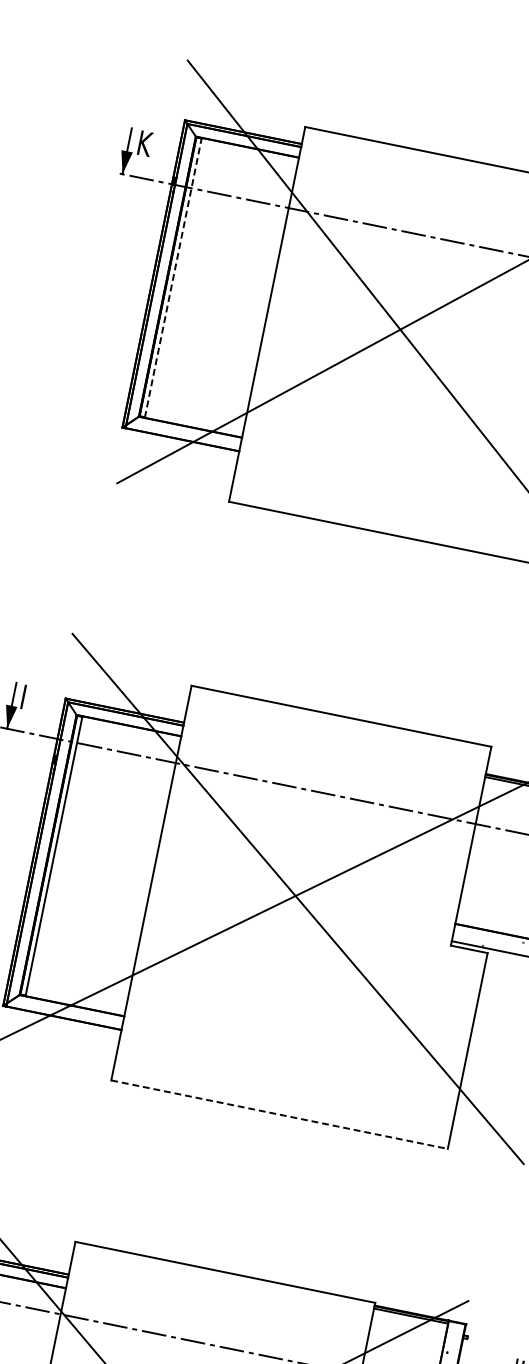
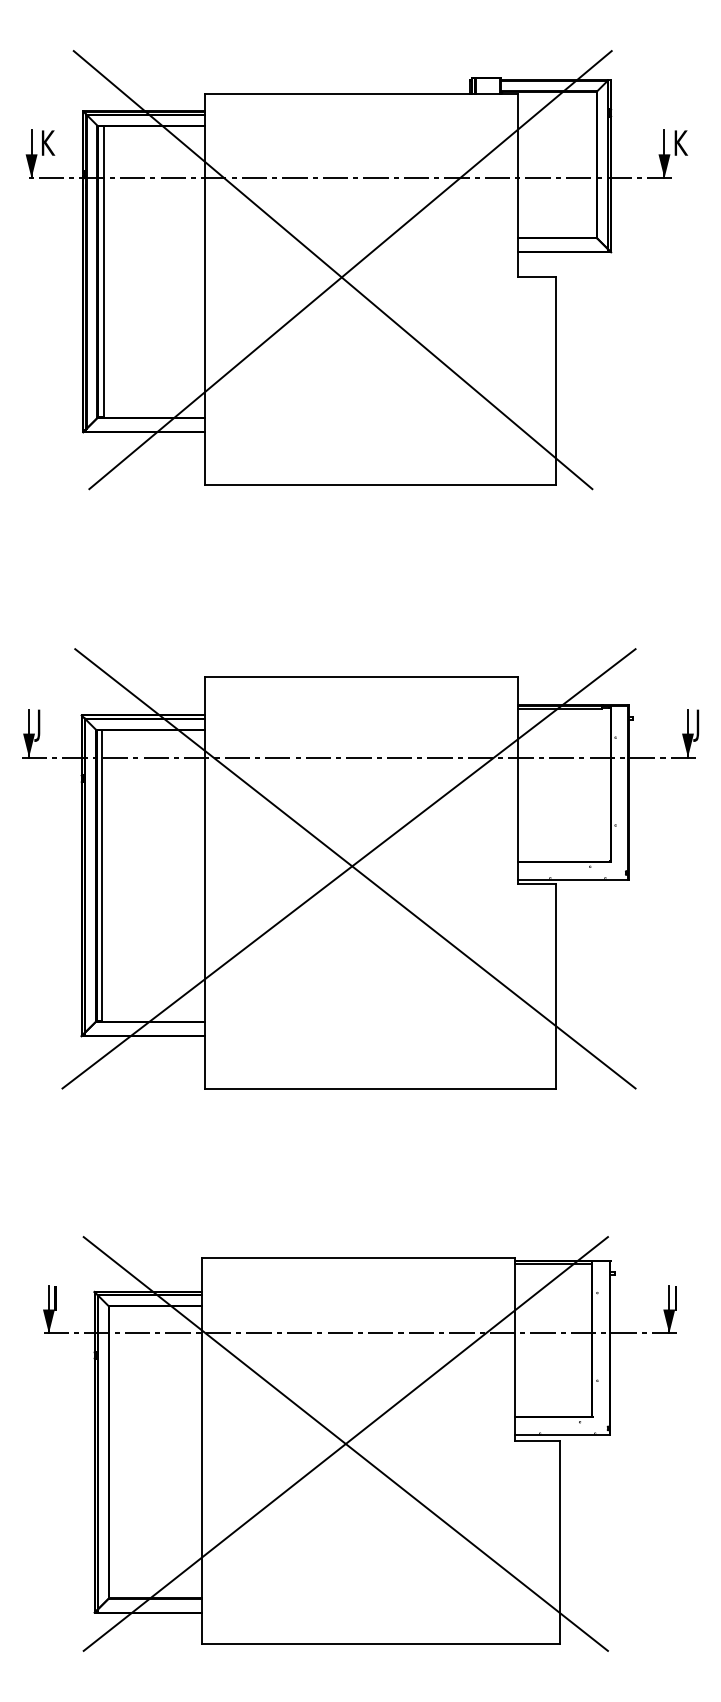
line: (173, 277) -> (103, 271), dashed -> solid
text: (21, 699) -> (37, 725), I -> J
line: (279, 1114) -> (380, 1088), dashed -> solid

